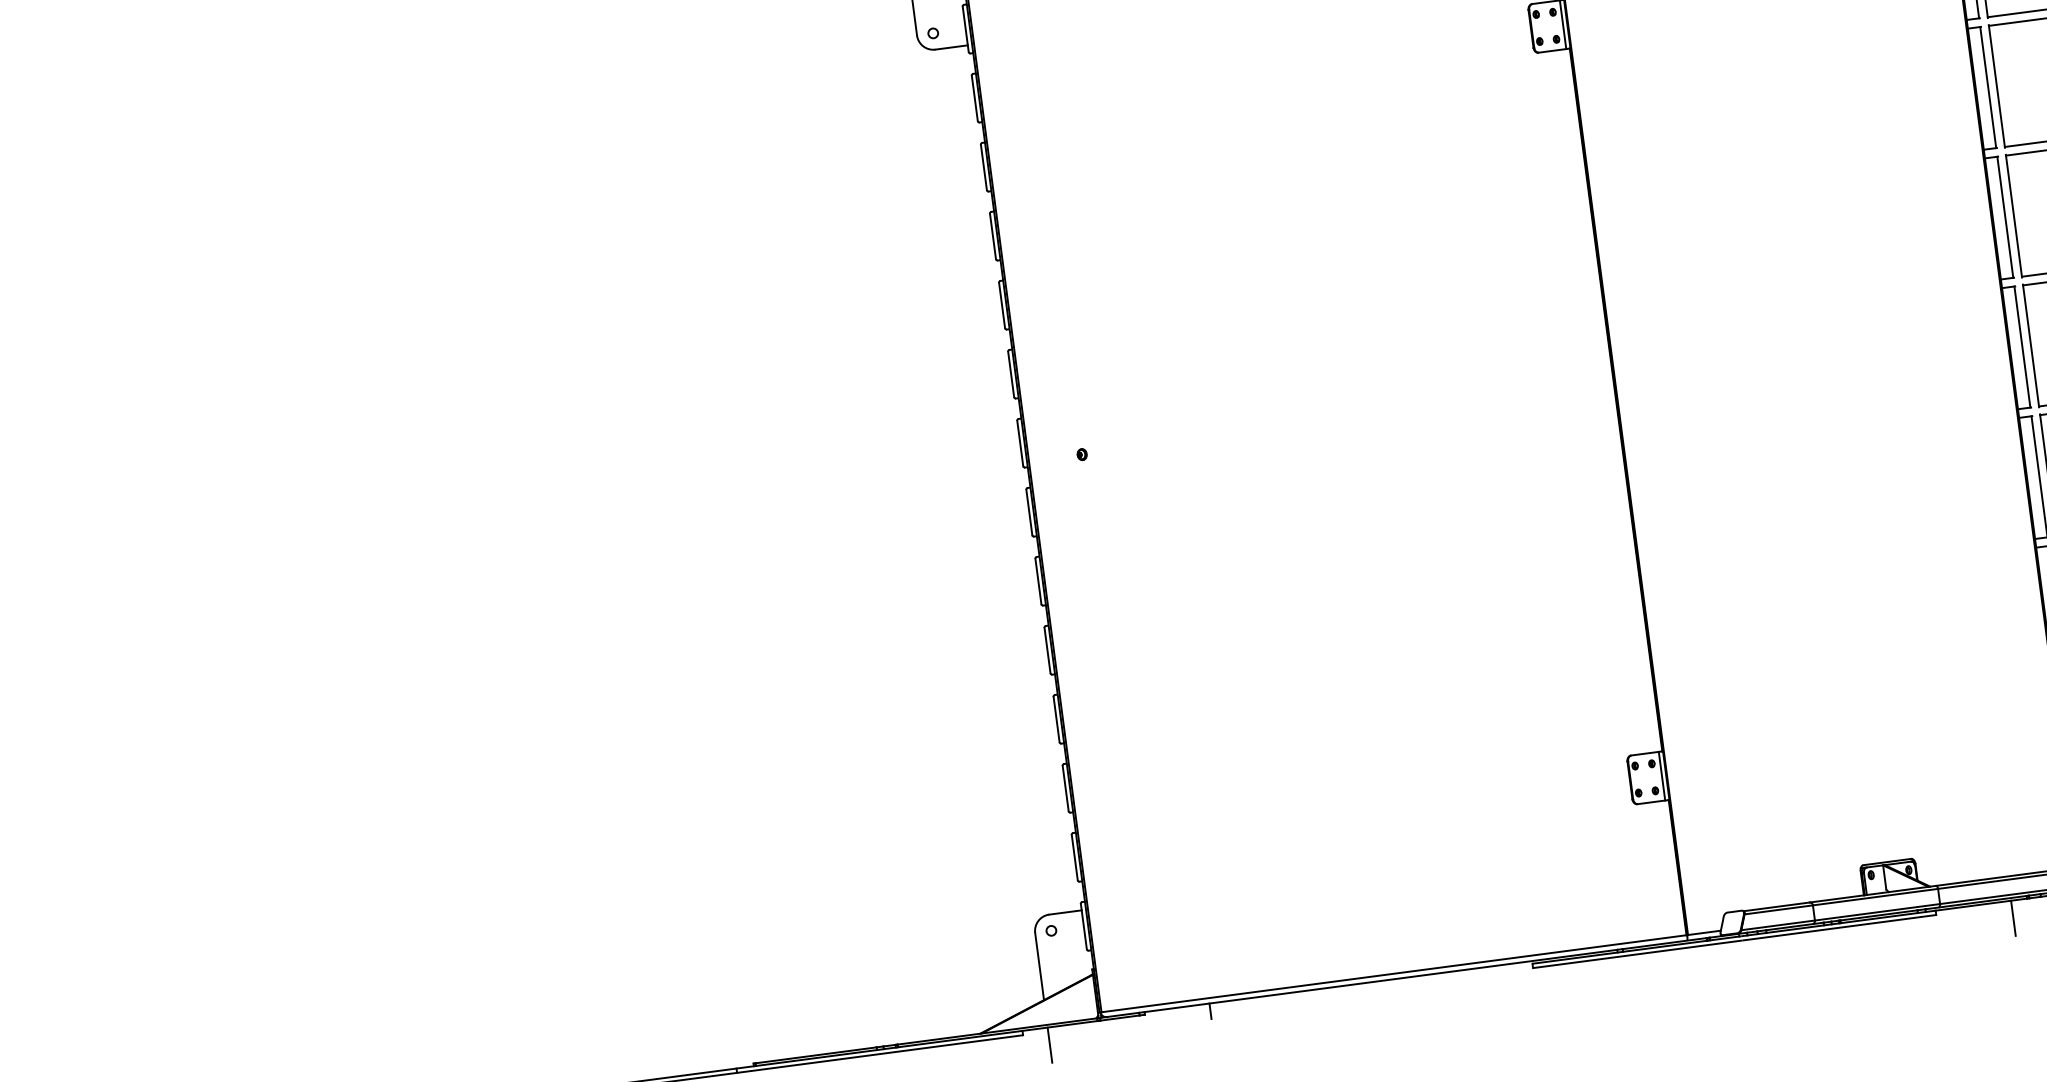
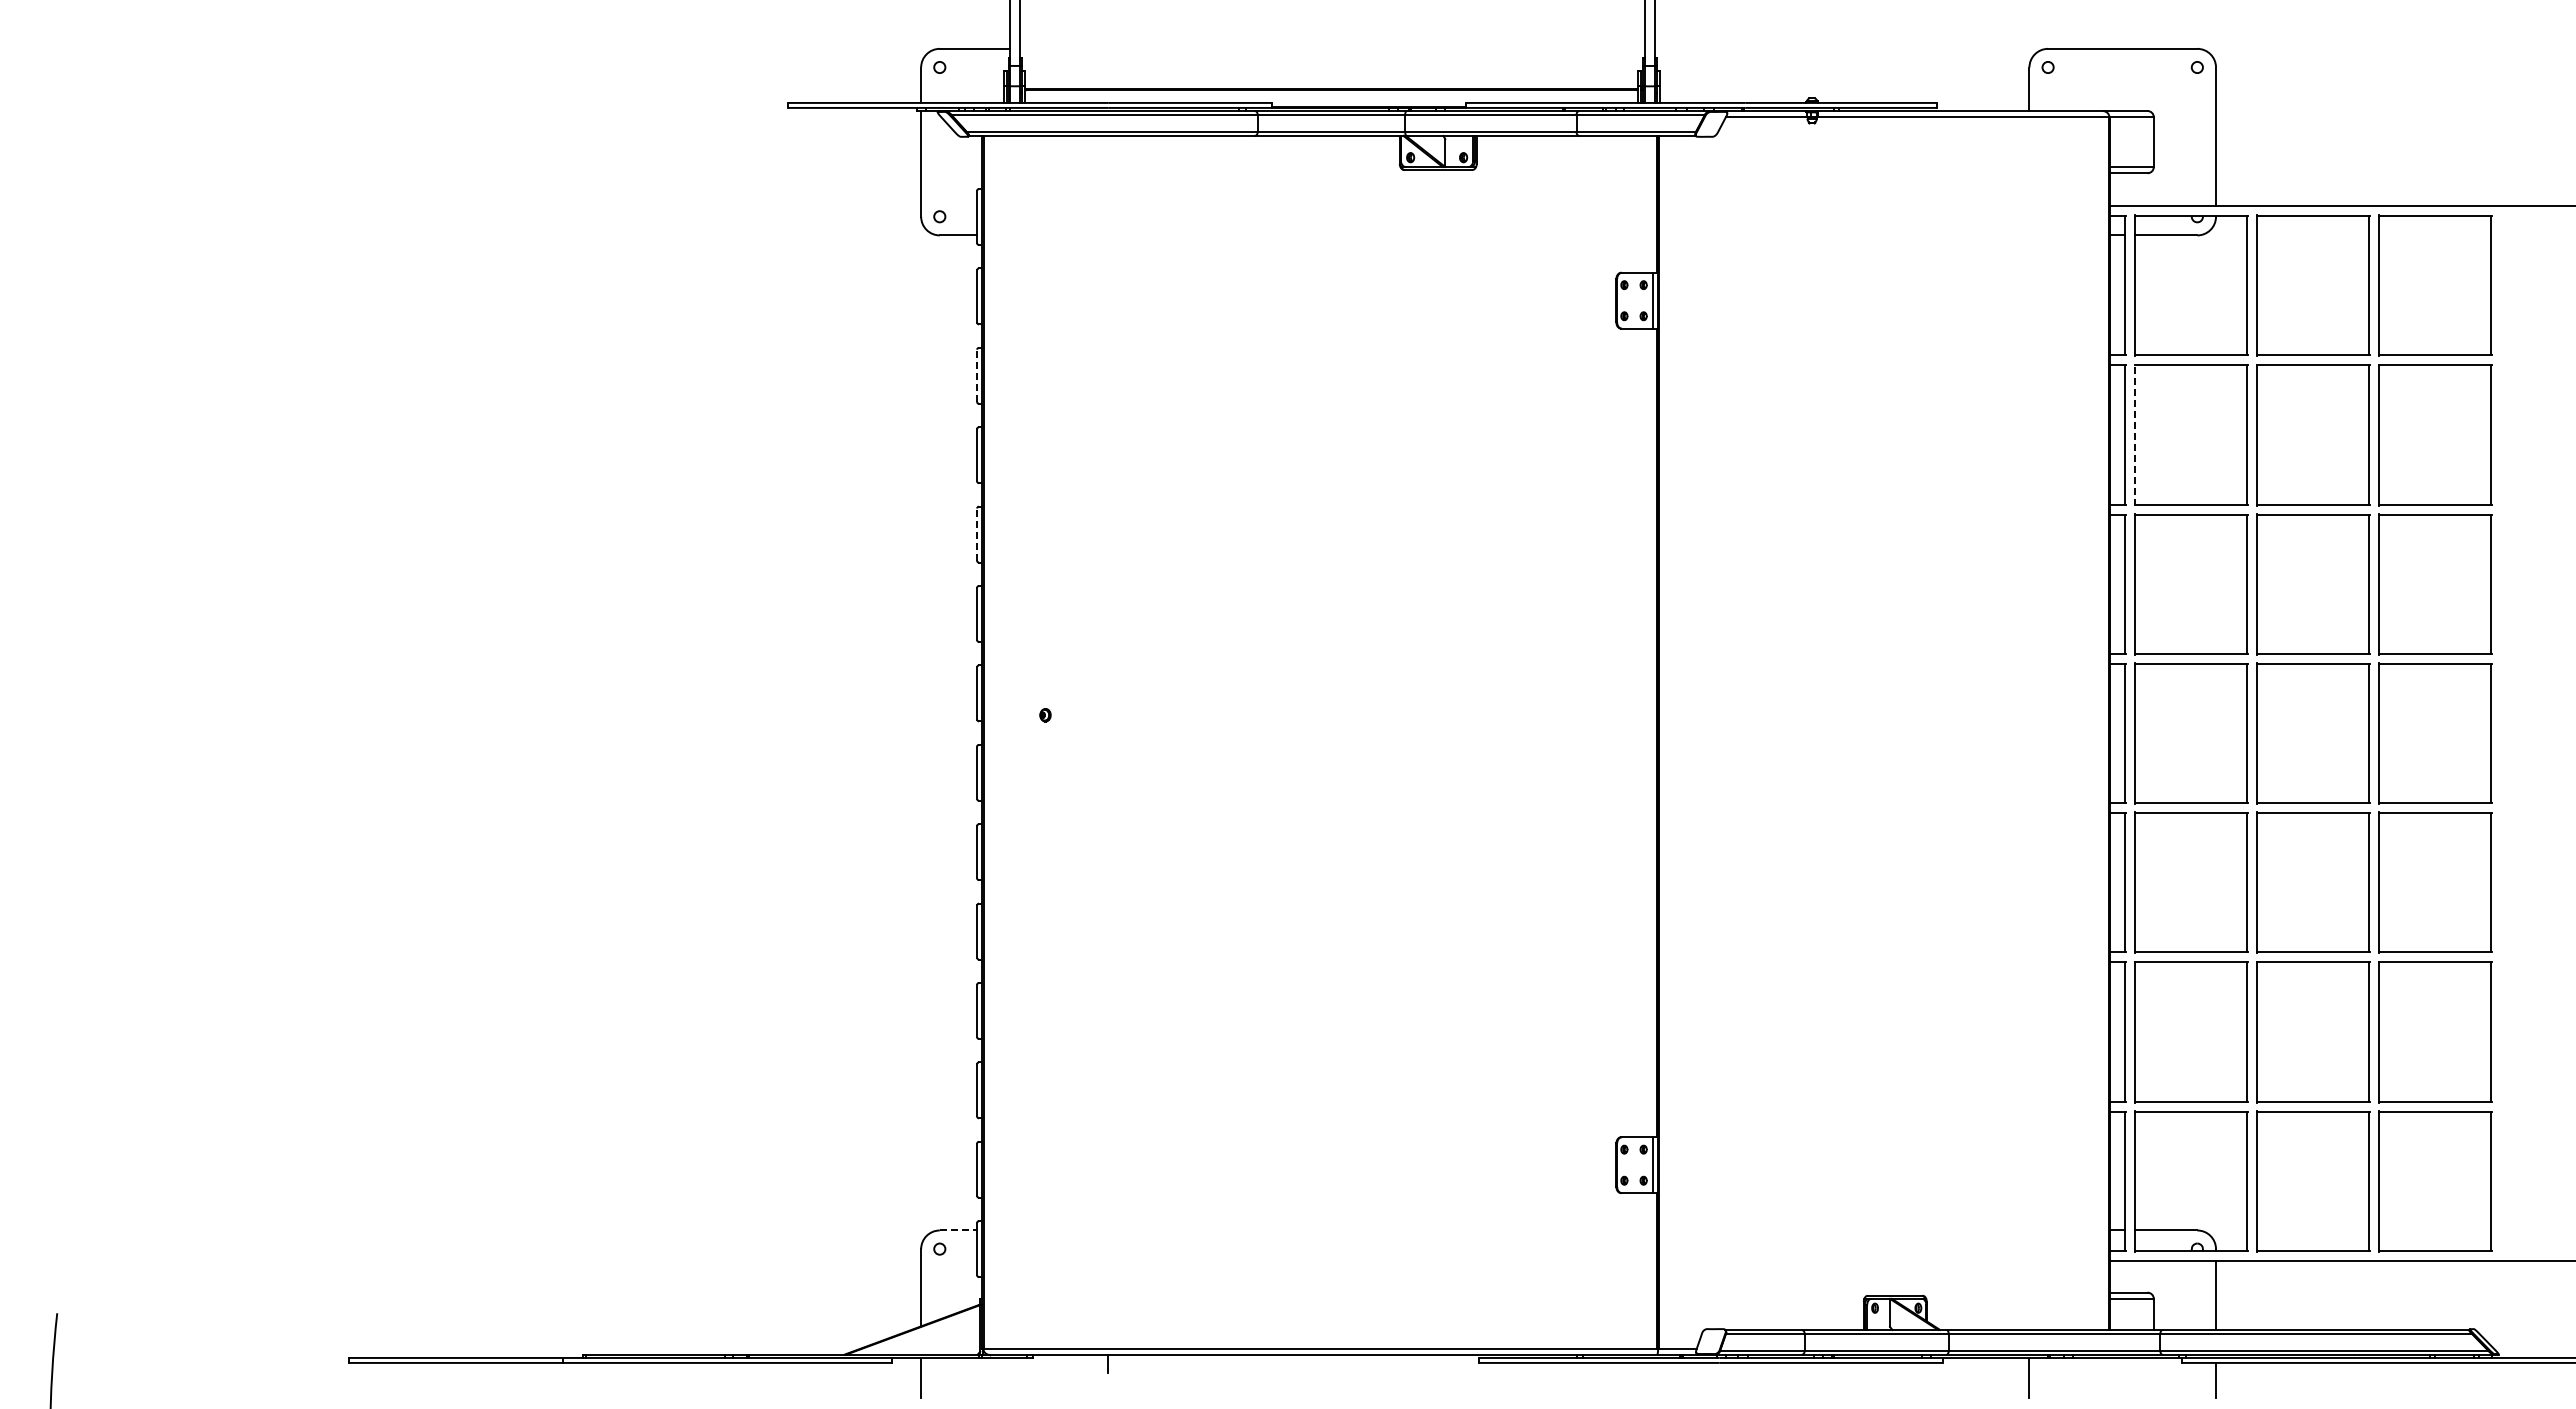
line: (1996, 86) -> (2134, 435), solid -> dashed
line: (984, 167) -> (977, 375), solid -> dashed
line: (1002, 305) -> (977, 534), solid -> dashed
line: (1065, 912) -> (958, 1230), solid -> dashed

